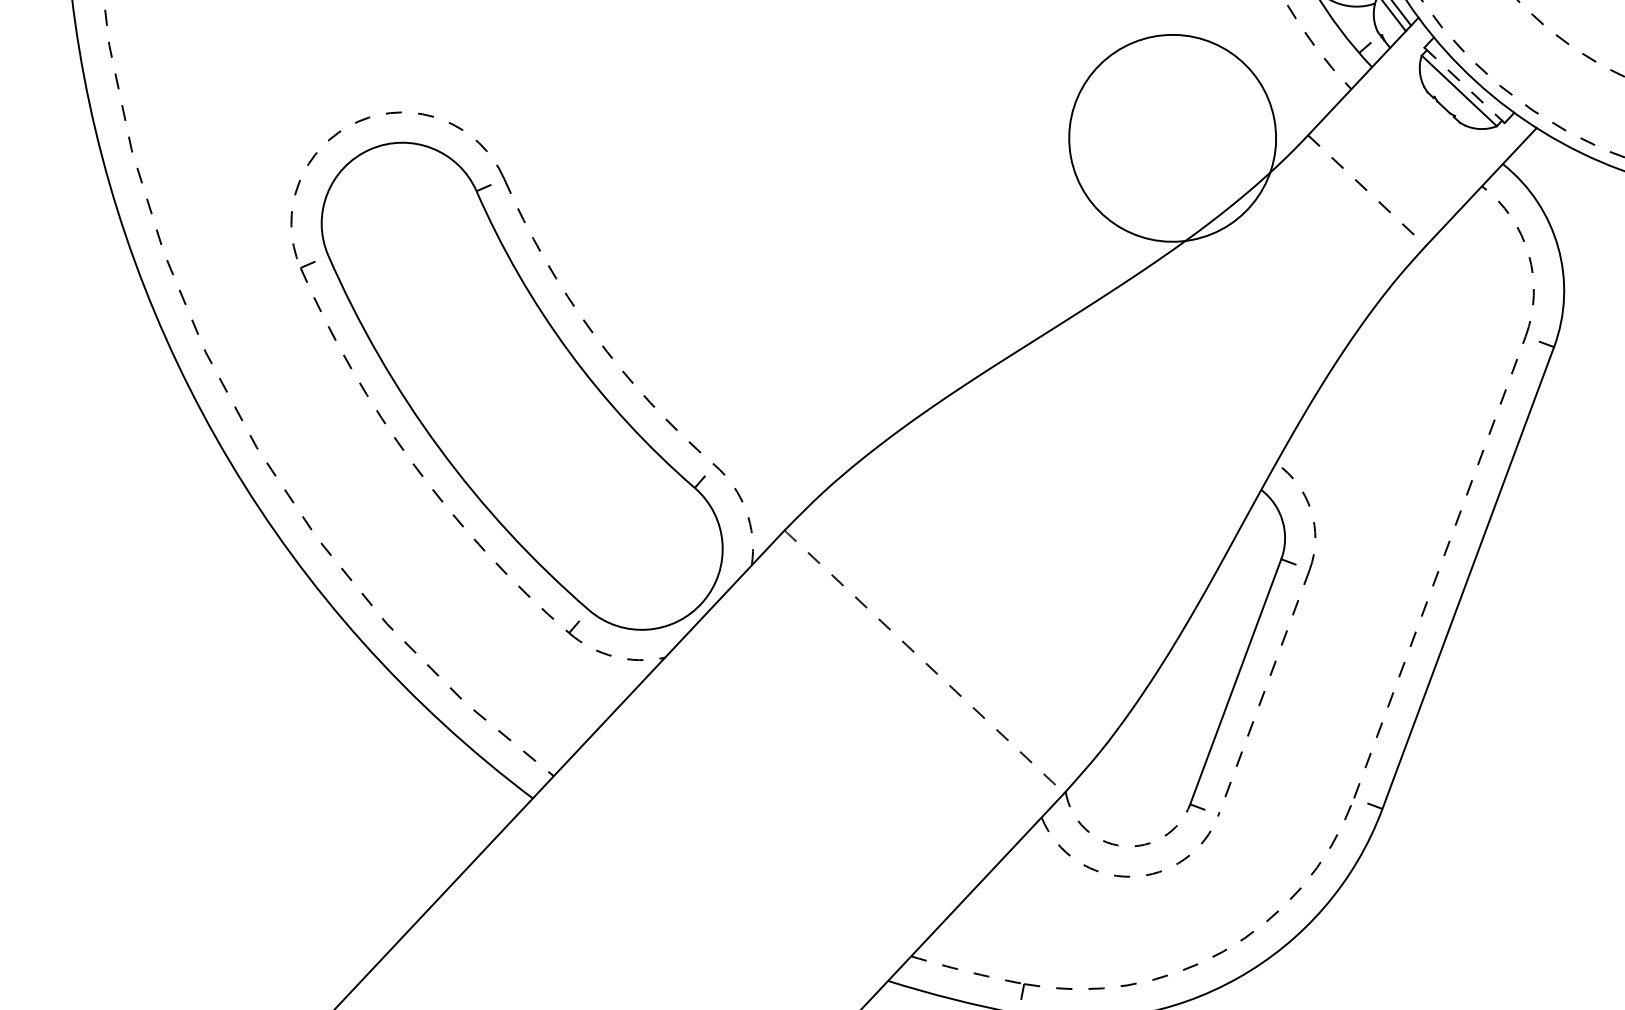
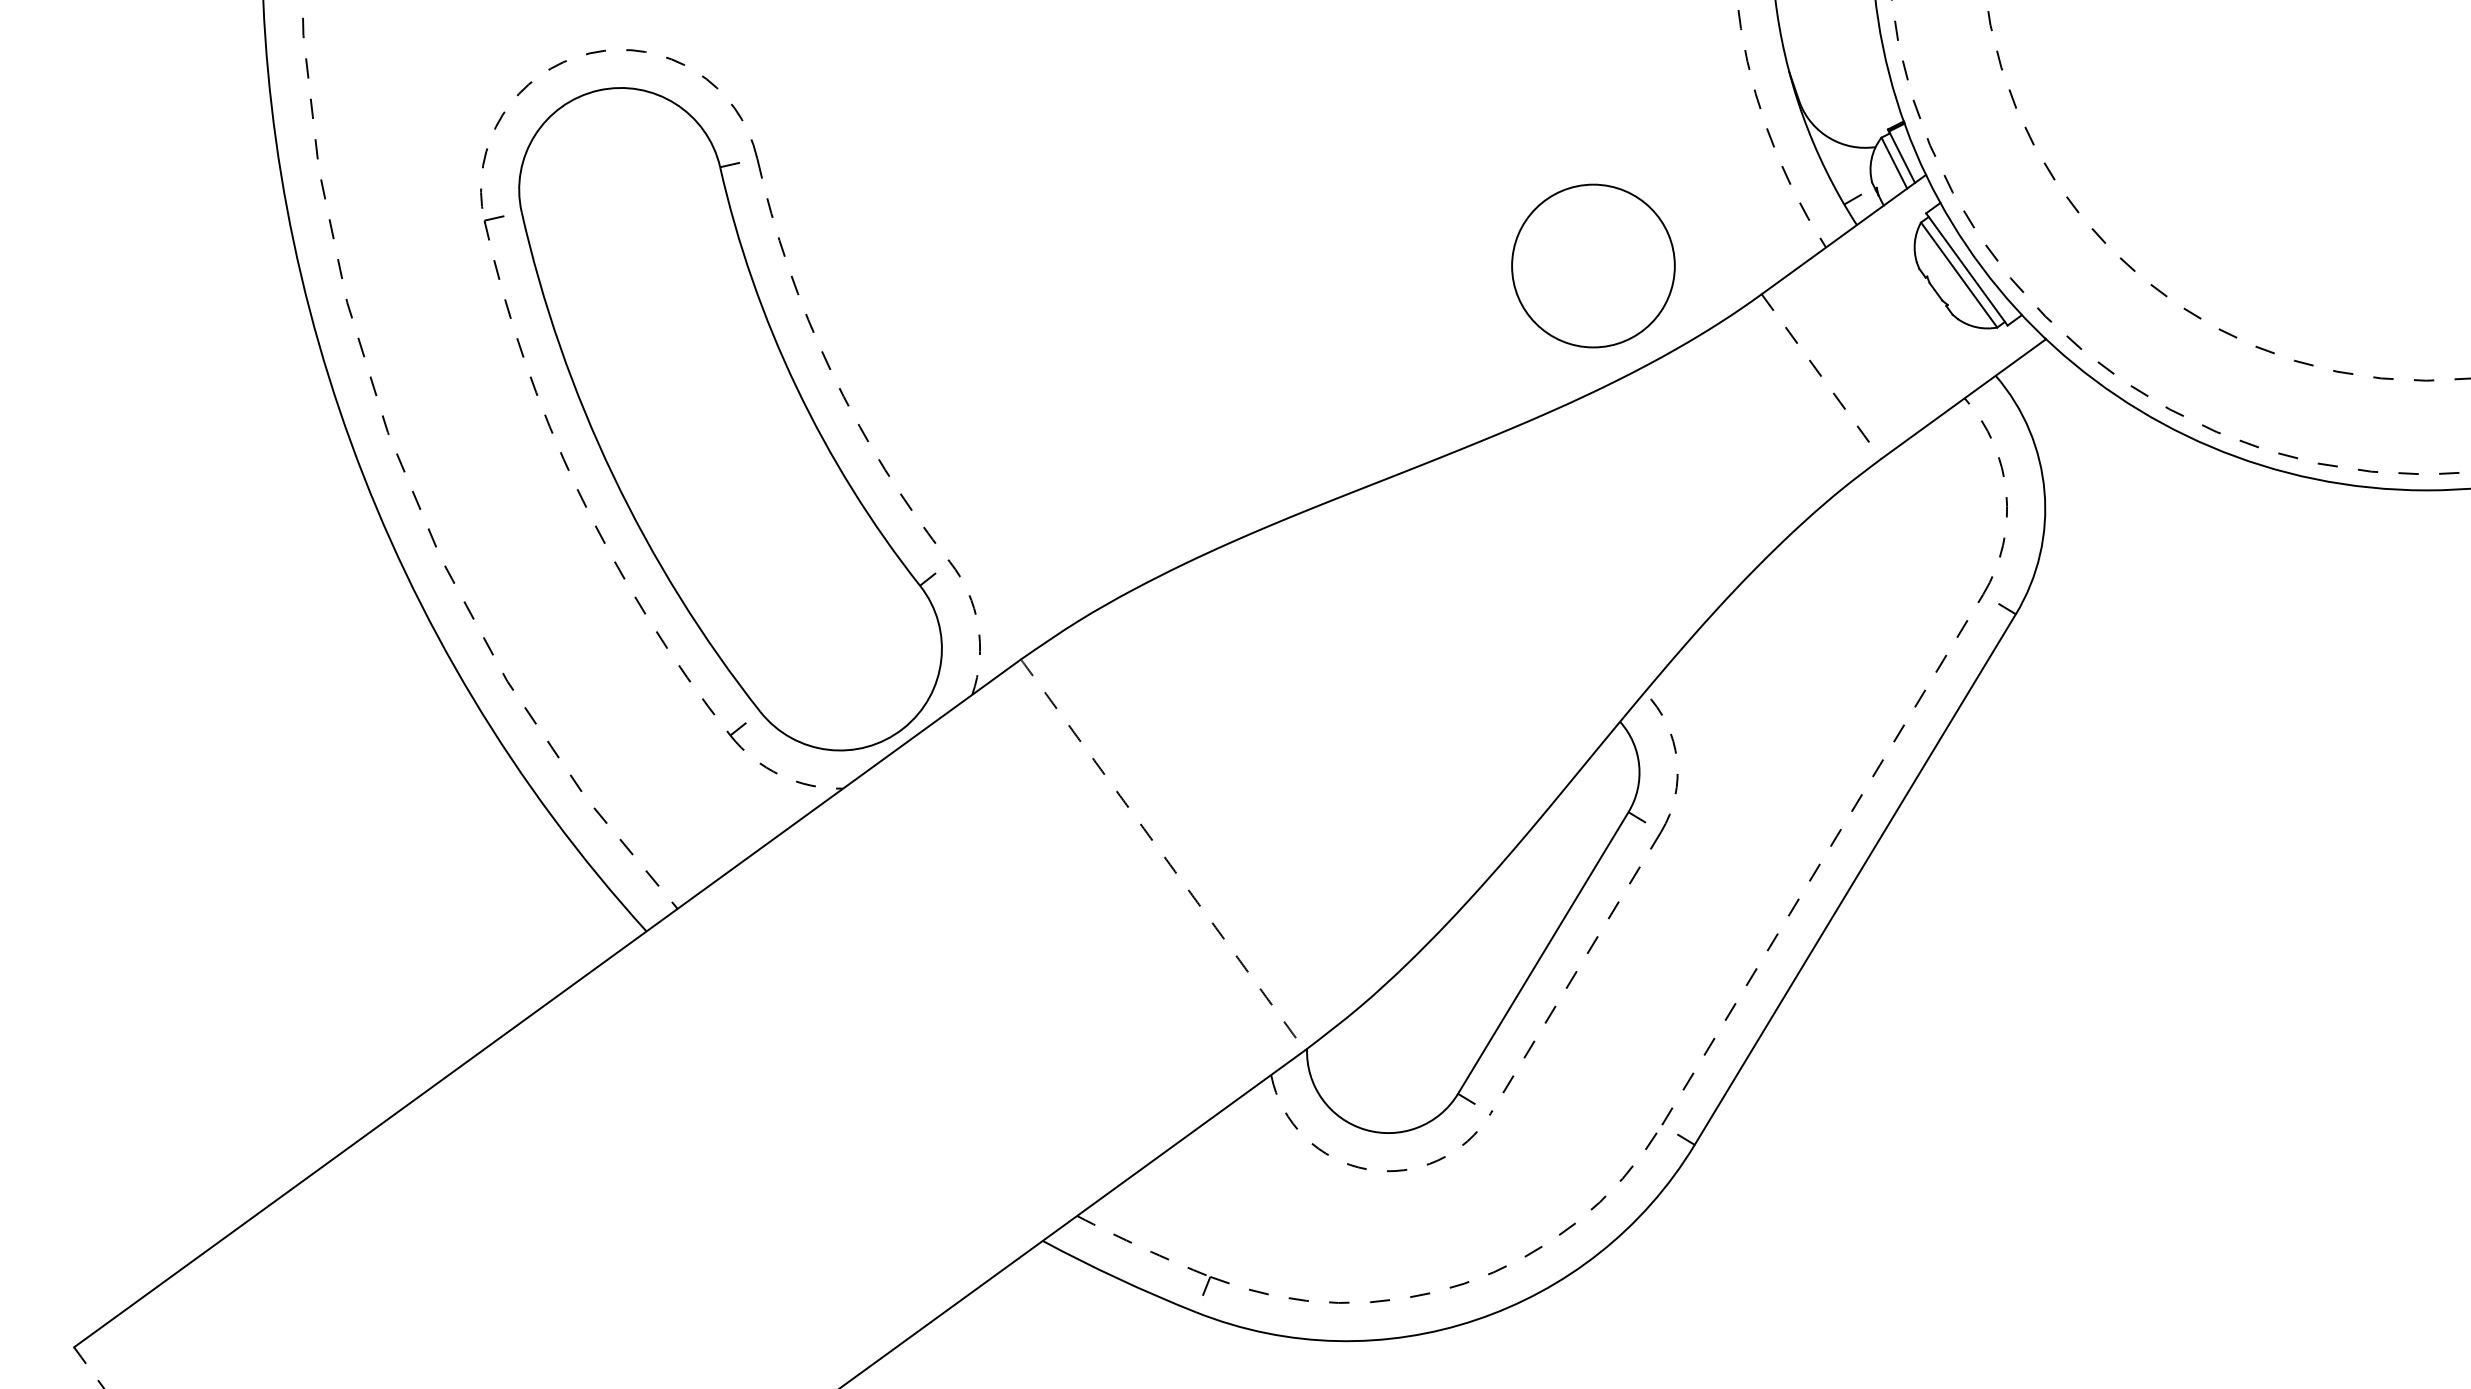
line: (1465, 85) -> (1967, 269), dashed -> solid
circle: (1172, 137) -> (1593, 265), size x0.62
arc: (1123, 845) -> (1365, 1129), dashed -> solid

